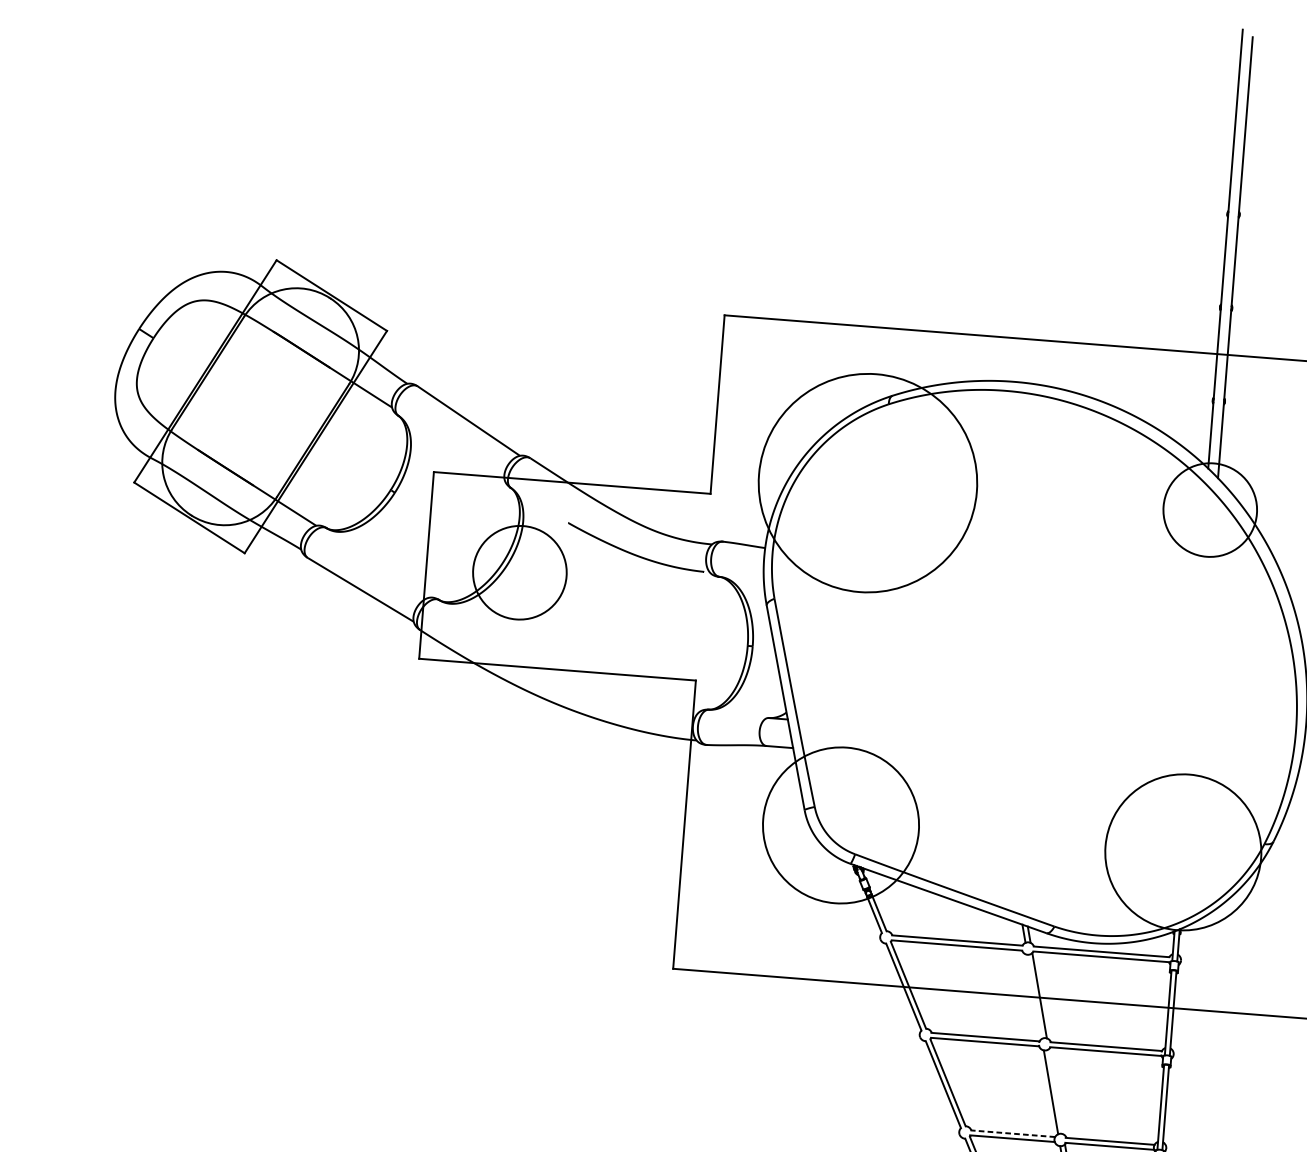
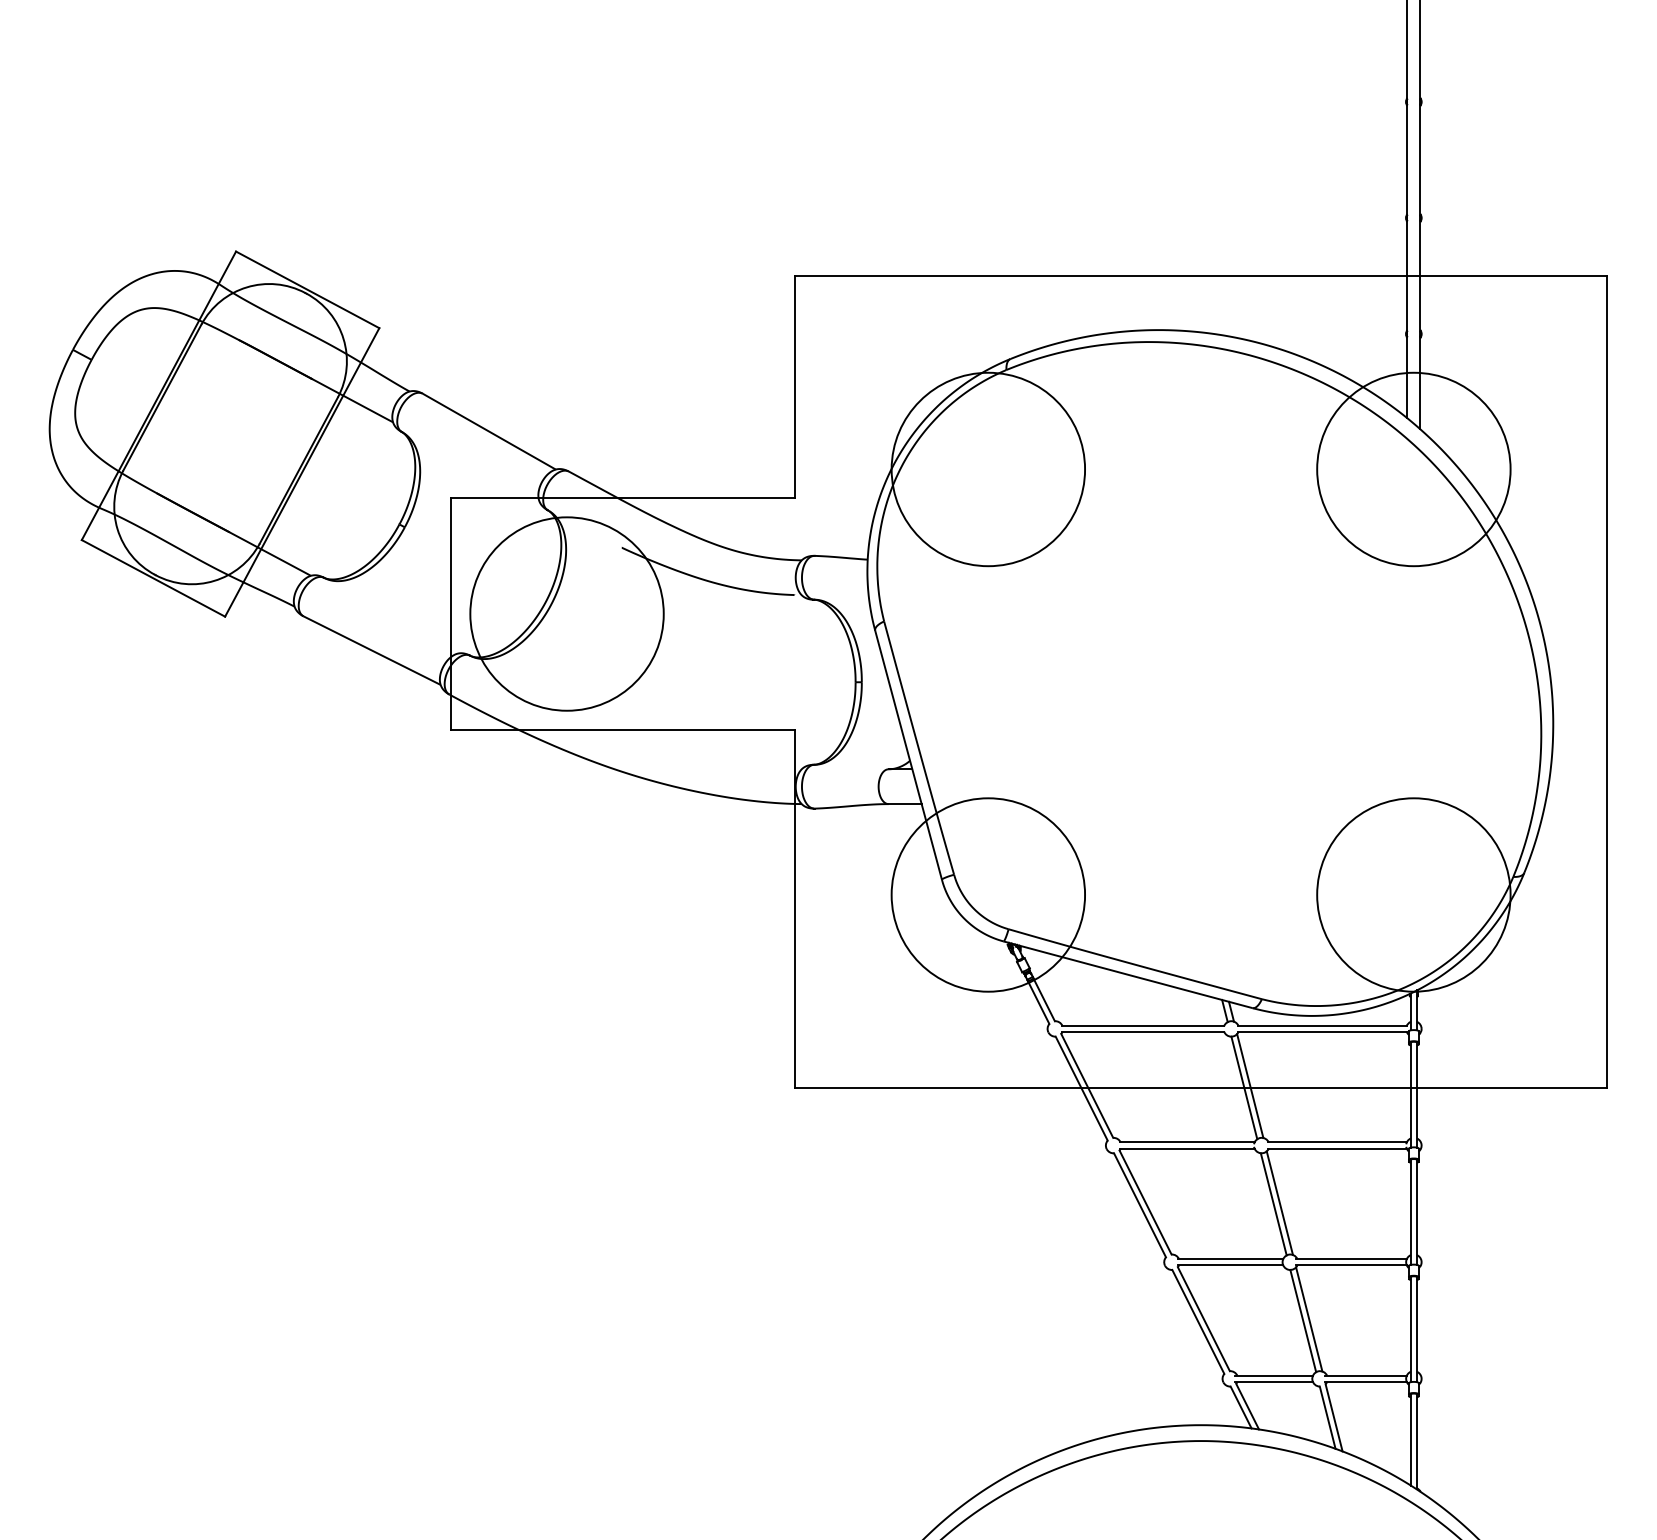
circle: (868, 483) -> (988, 469), size x0.71
circle: (1209, 510) -> (1413, 469), size x1.67
circle: (519, 572) -> (566, 613), size x1.67
line: (1034, 996) -> (1244, 1087), added
line: (1055, 1091) -> (1279, 1202), added
line: (1012, 1133) -> (1230, 1259), dashed -> solid

